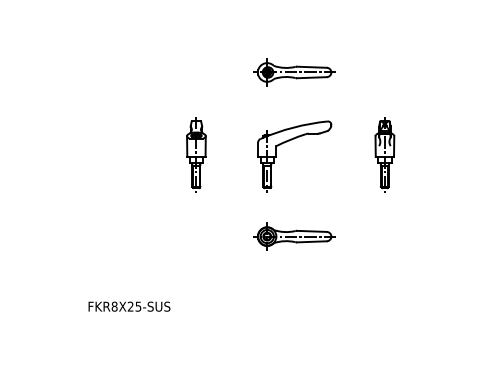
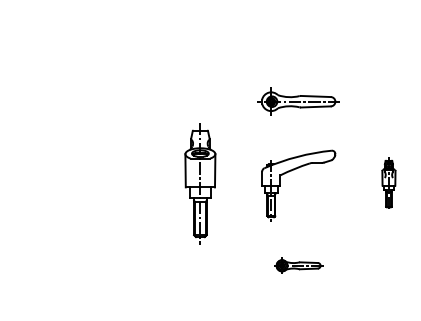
part: (196, 154) -> (200, 183), size x1.6
part: (384, 154) -> (388, 183), size x0.7
part: (294, 236) -> (298, 265), size x0.6

